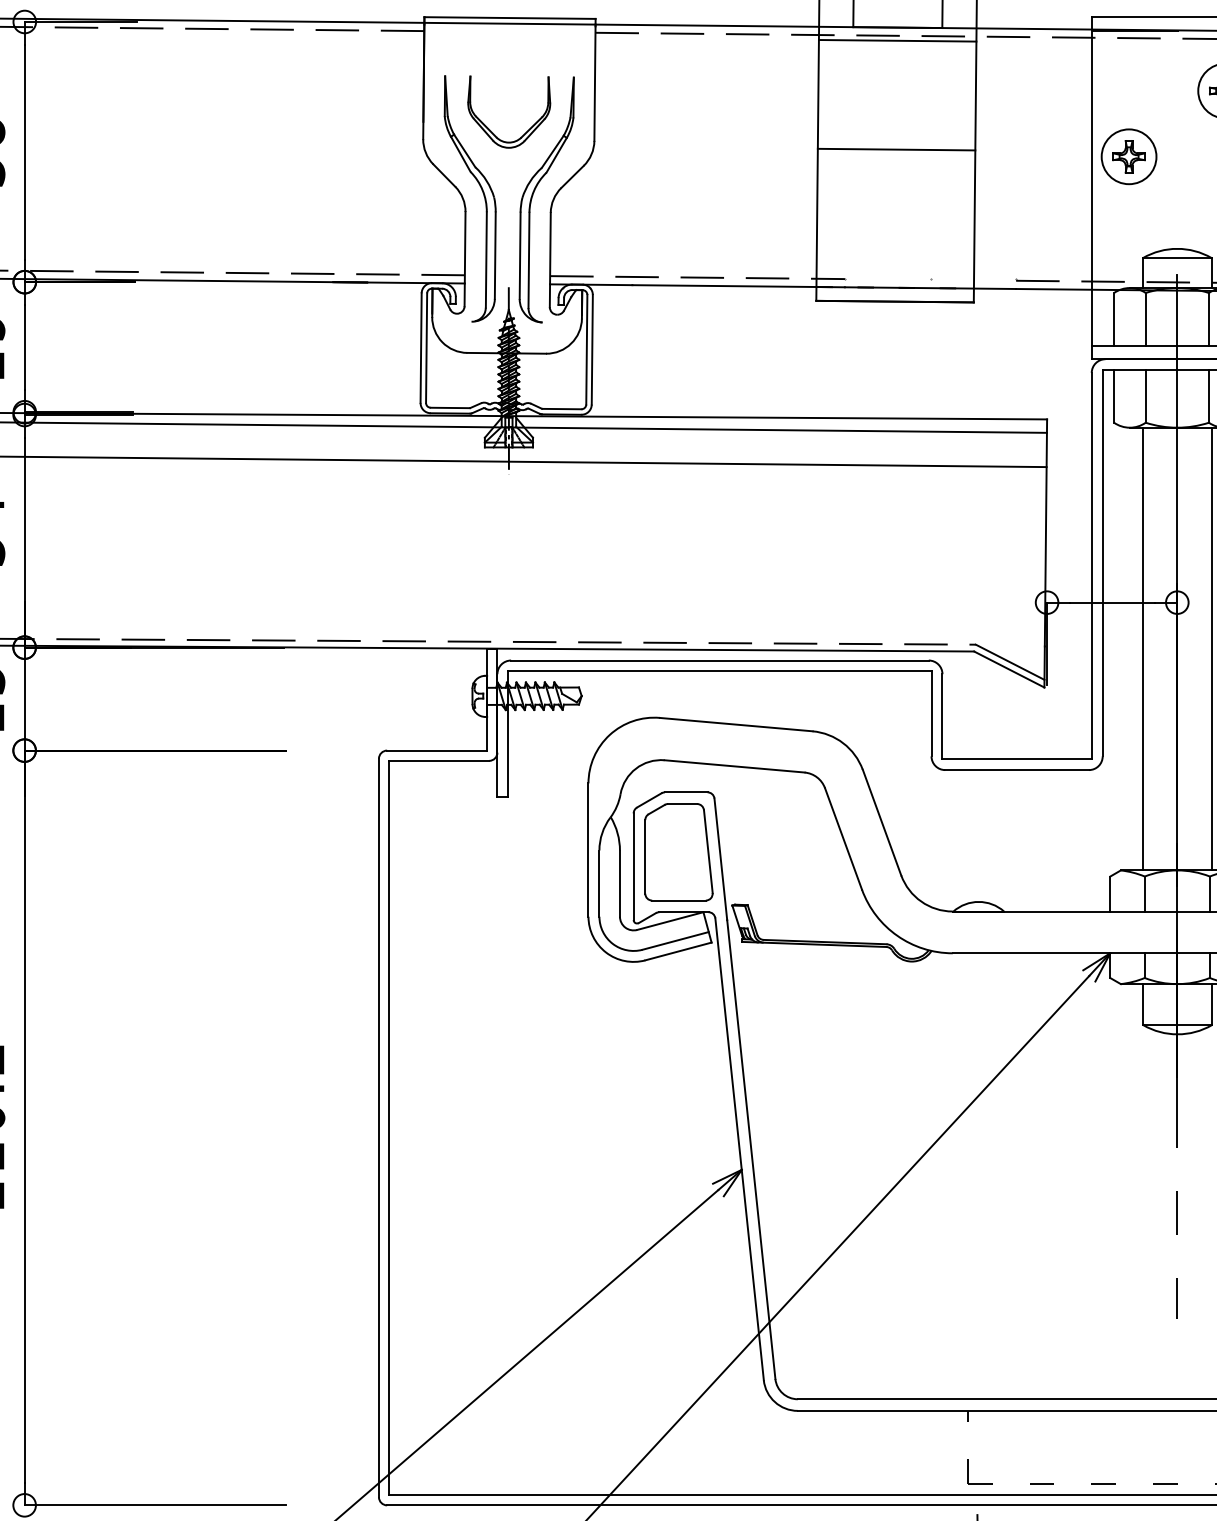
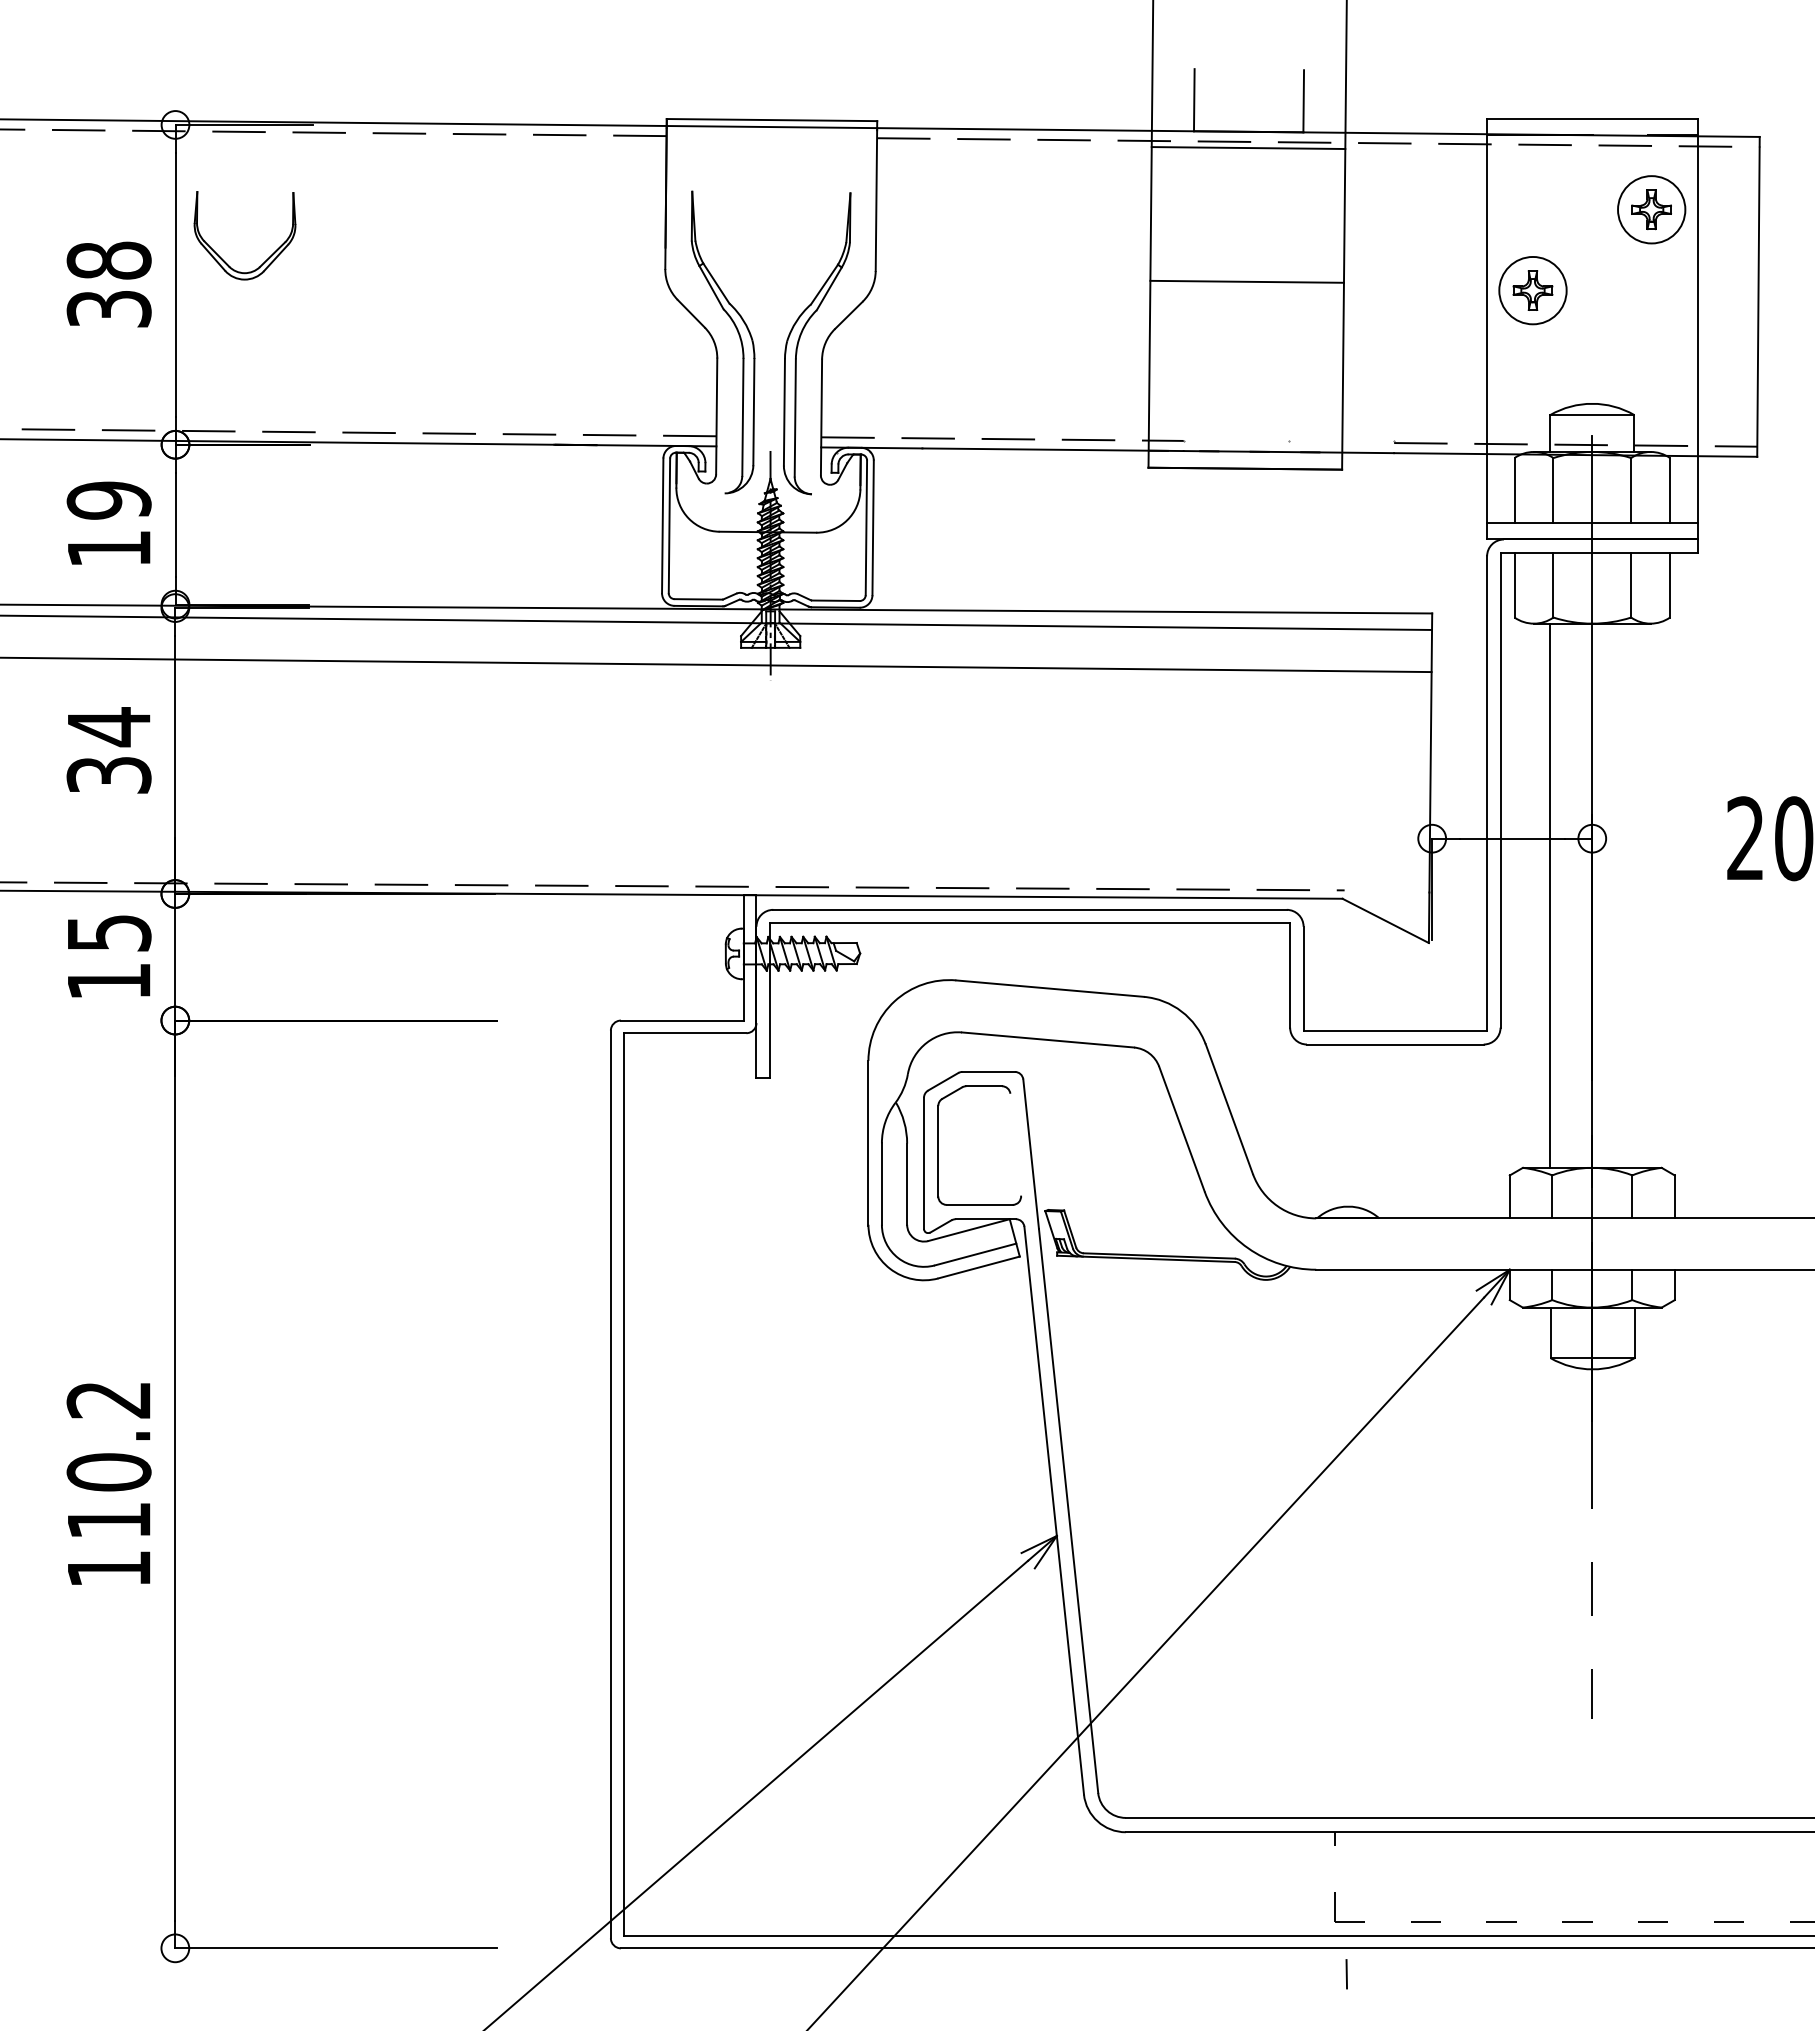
part: (490, 129) -> (221, 257), moved
line: (1211, 648) -> (1634, 895), removed
line: (1009, 661) -> (1386, 911), removed
line: (708, 851) -> (1015, 1144), removed

